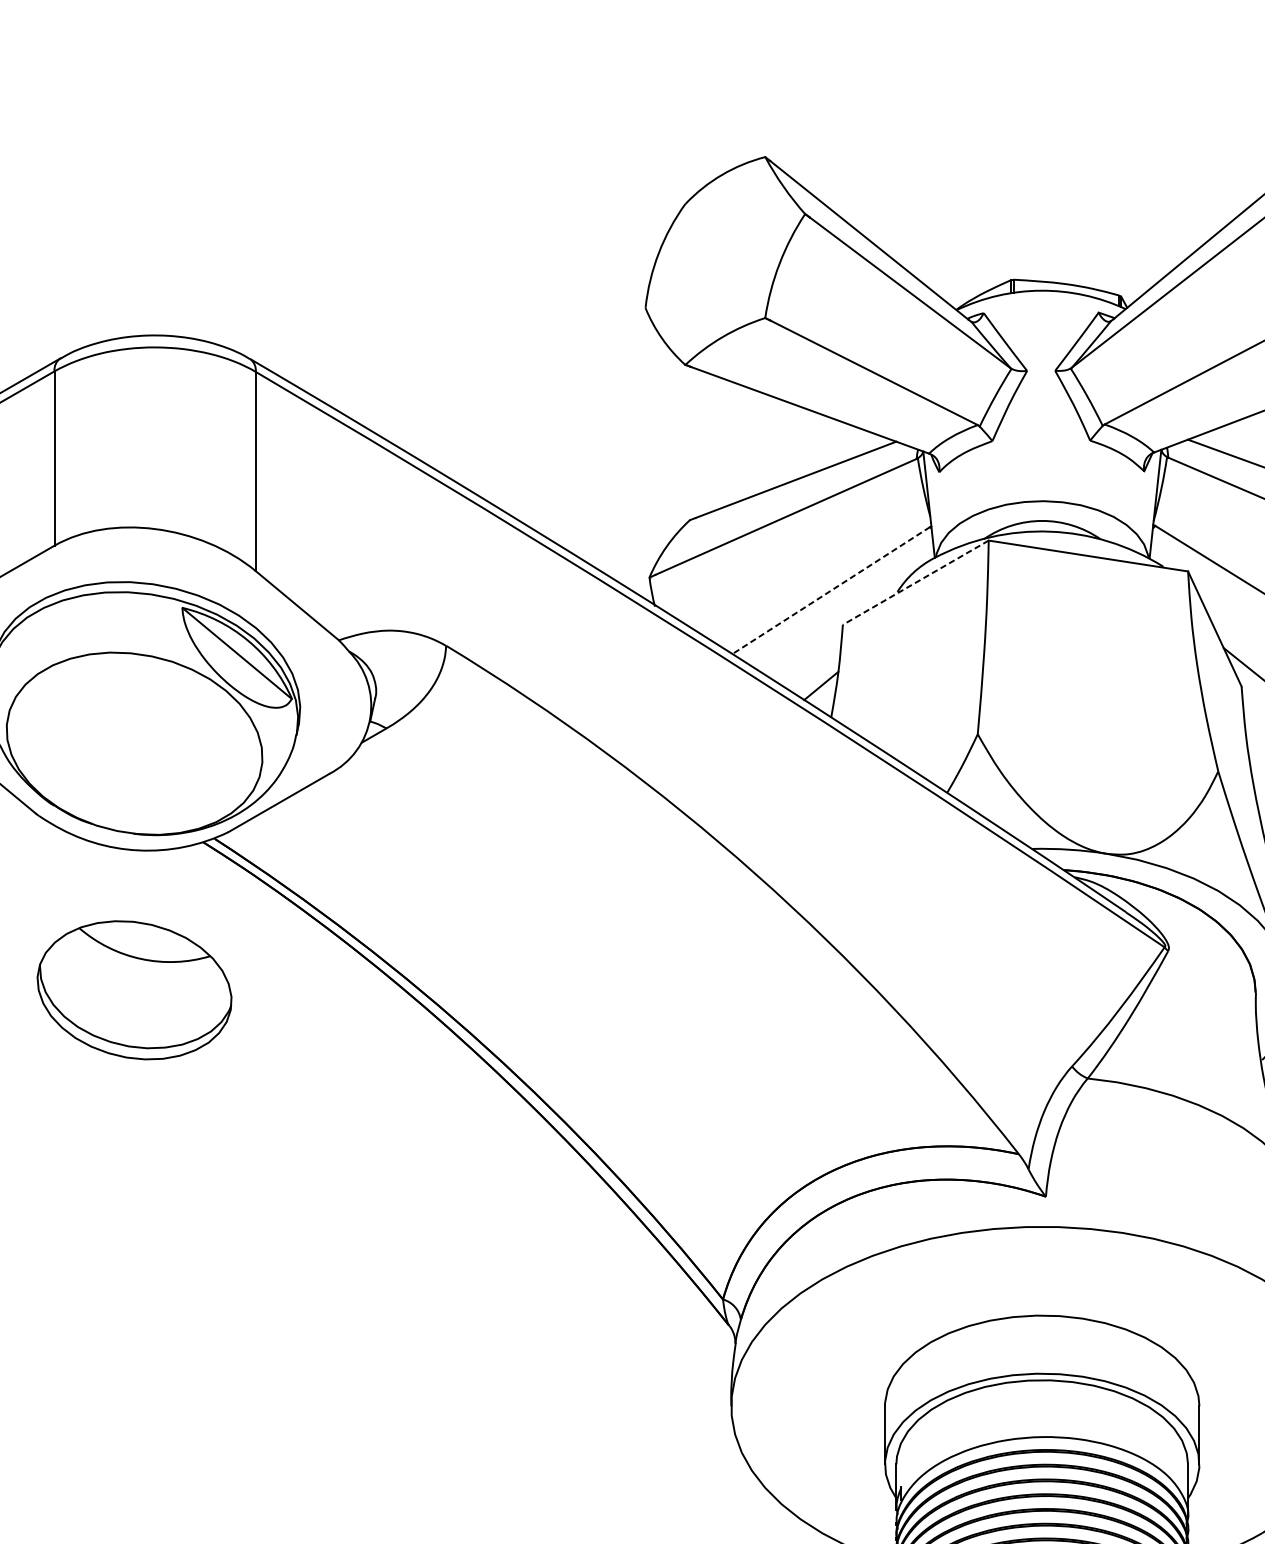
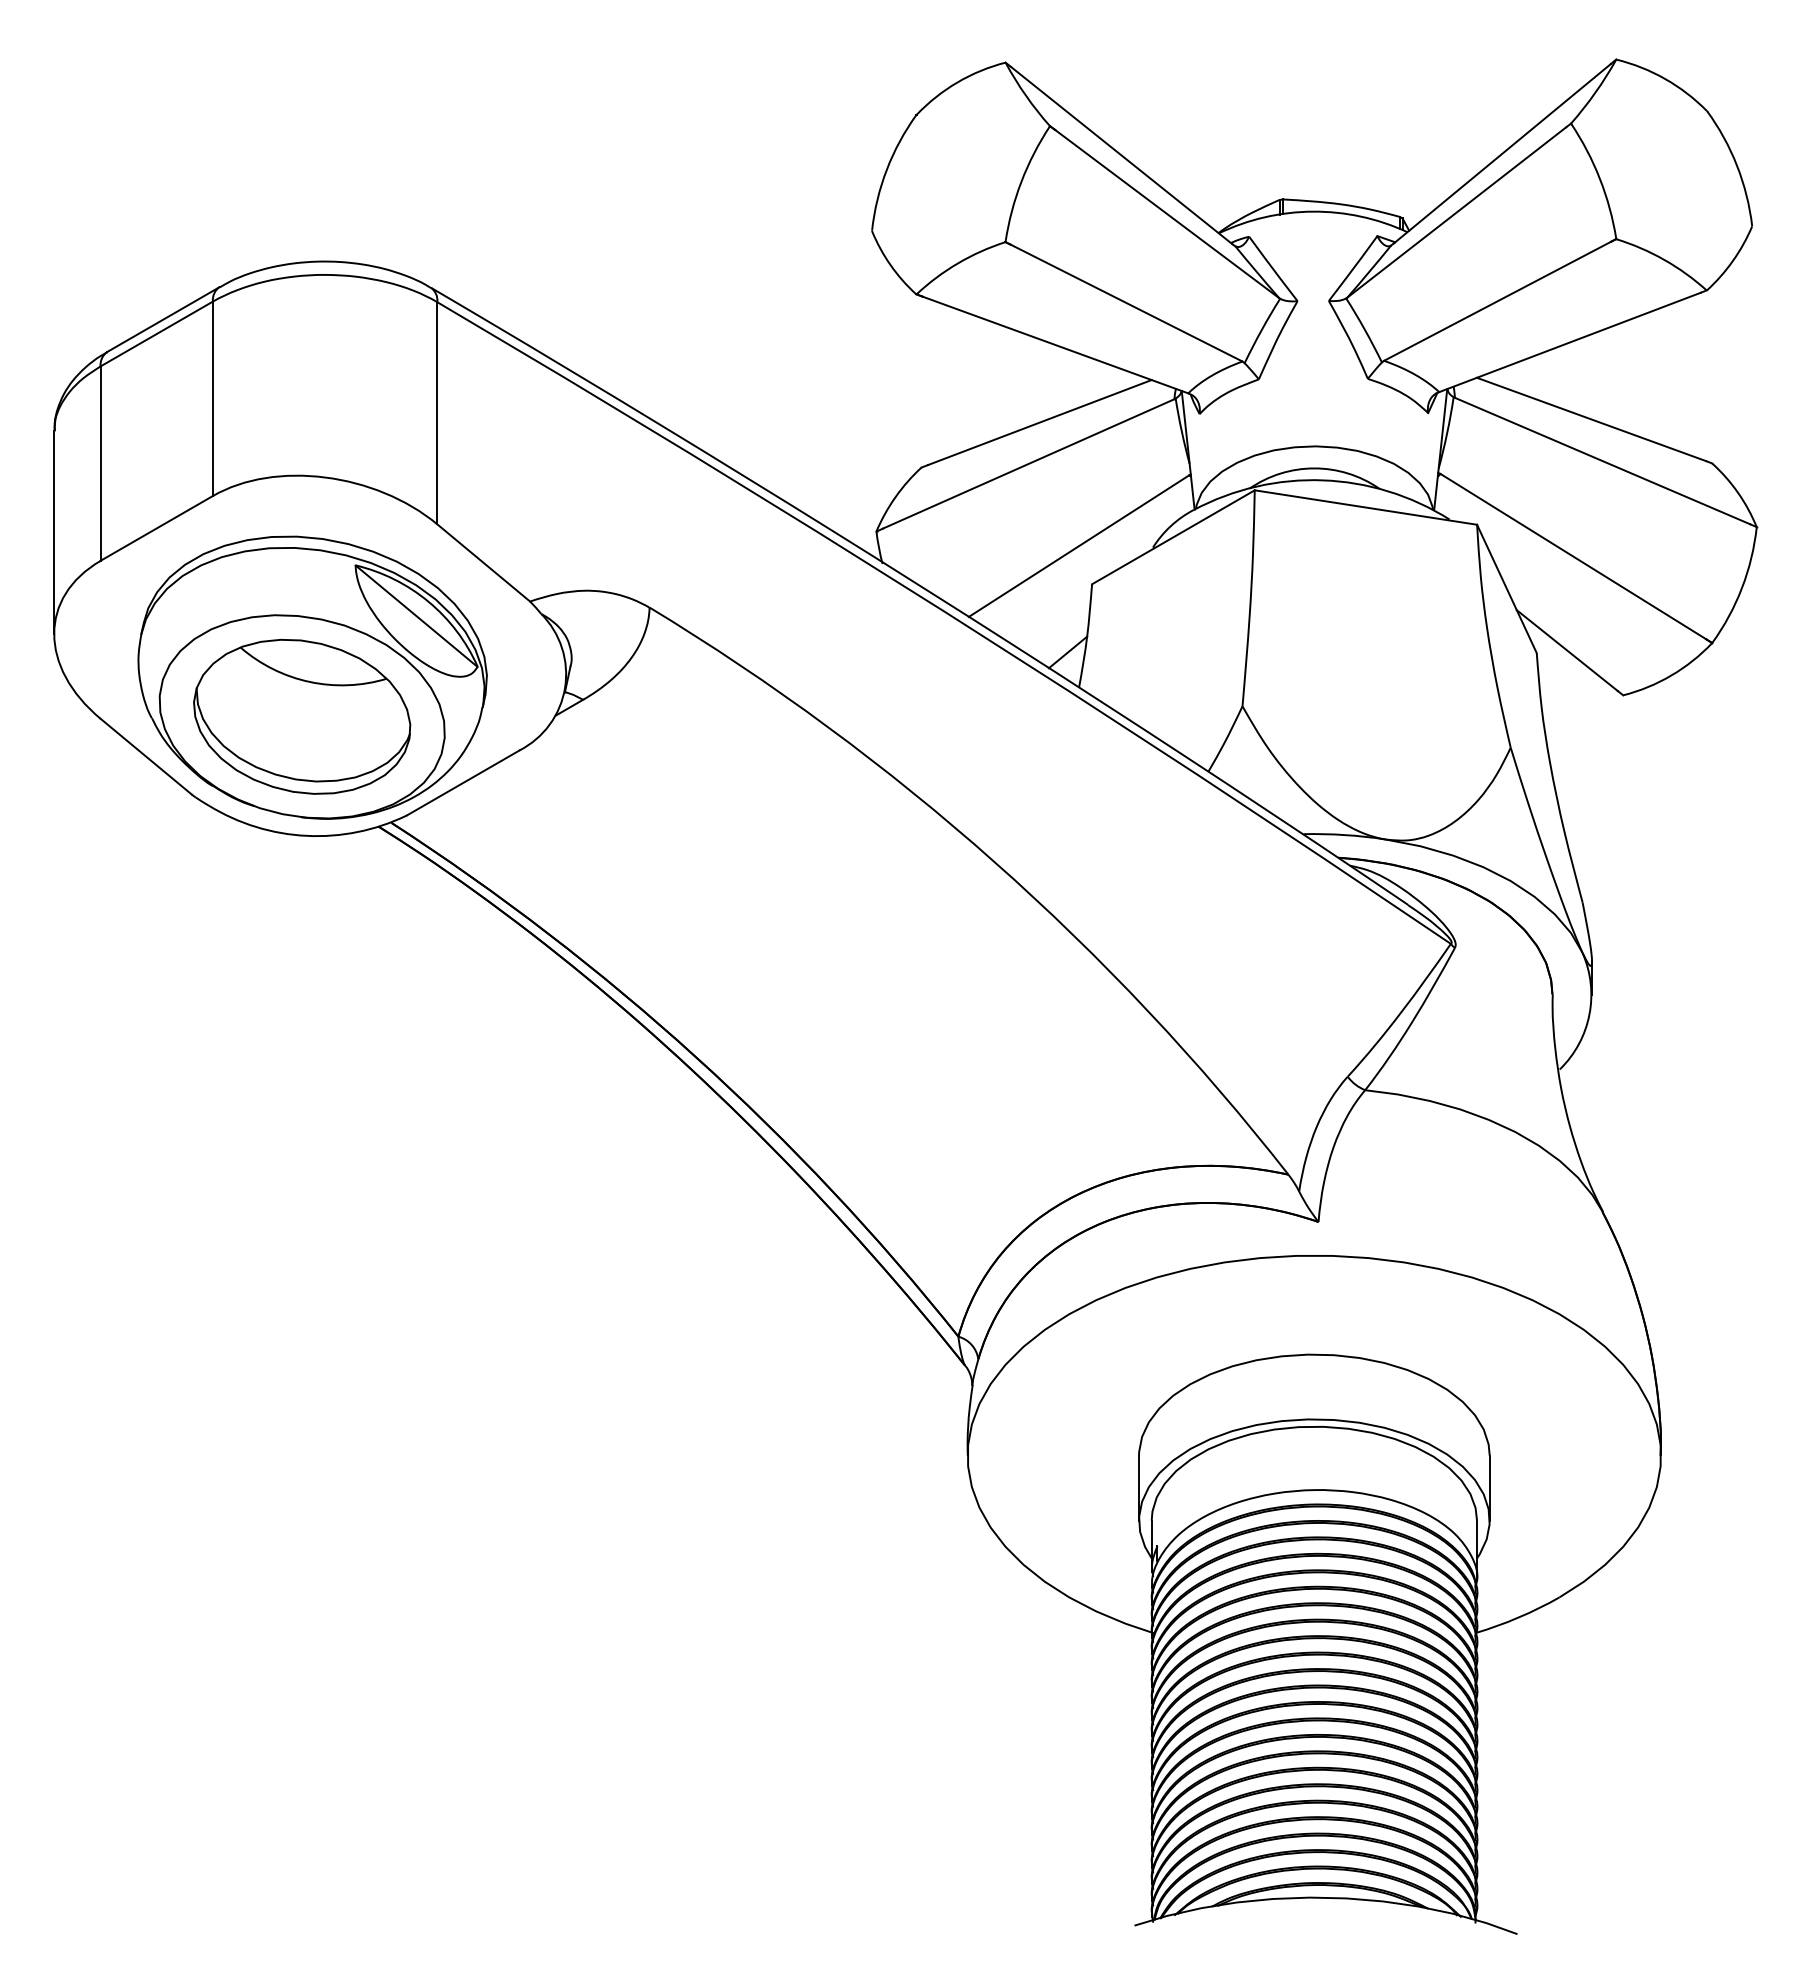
line: (915, 582) -> (1173, 537), dashed -> solid
line: (830, 590) -> (1078, 546), dashed -> solid
part: (134, 989) -> (302, 716), moved

